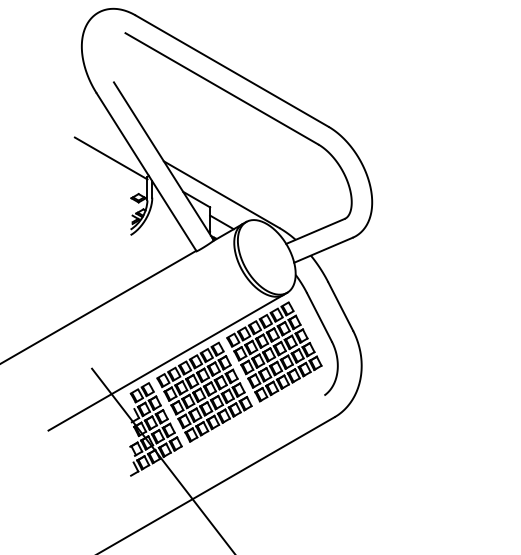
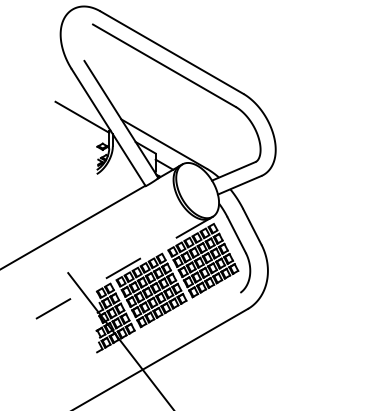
line: (166, 362) -> (123, 268), solid -> dashed

